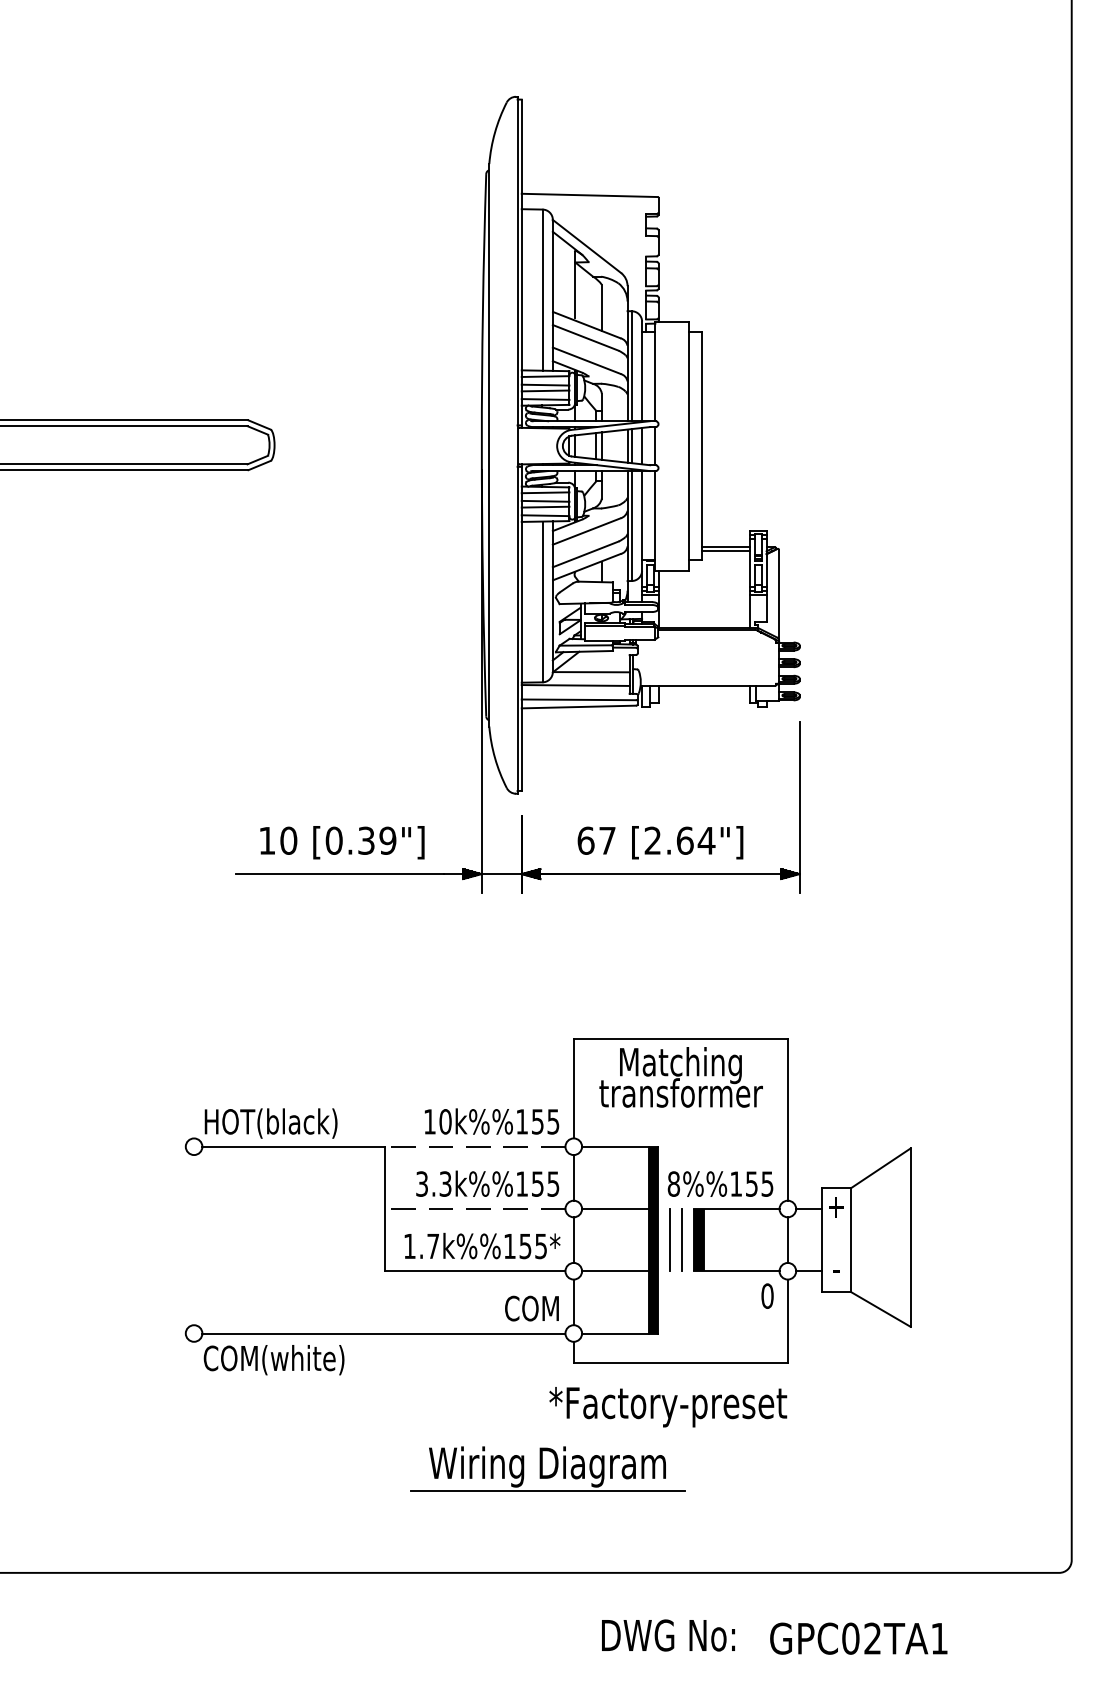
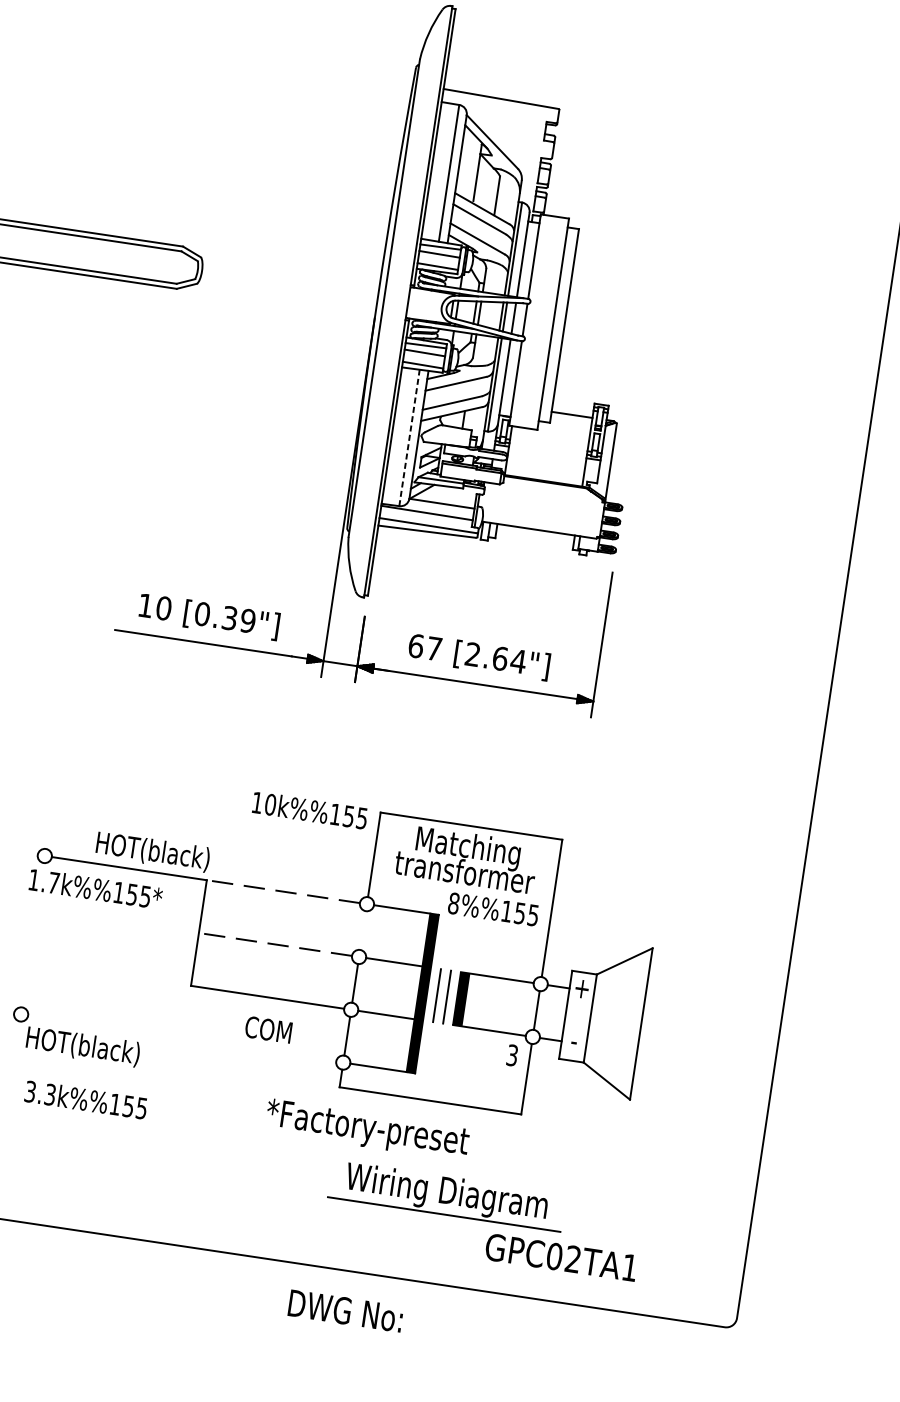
line: (545, 390) -> (438, 258), removed
line: (545, 506) -> (424, 357), removed
line: (725, 550) -> (571, 417), removed
line: (542, 601) -> (409, 437), solid -> dashed
text: (491, 1121) -> (309, 810), moved
text: (270, 1123) -> (152, 851), moved
line: (573, 1177) -> (362, 930), removed
text: (487, 1183) -> (85, 1099), moved
text: (720, 1183) -> (493, 908), moved
text: (482, 1245) -> (95, 888), moved
text: (767, 1295) -> (512, 1054), 0 -> 3
text: (531, 1308) -> (268, 1029), moved
line: (383, 1333) -> (181, 1038), removed
text: (273, 1360) -> (85, 1047), COM(white) -> HOT(black)
text: (668, 1407) -> (367, 1130), moved
part: (547, 1468) -> (446, 1195), moved
text: (668, 1635) -> (345, 1311), moved
text: (858, 1638) -> (561, 1257), moved

